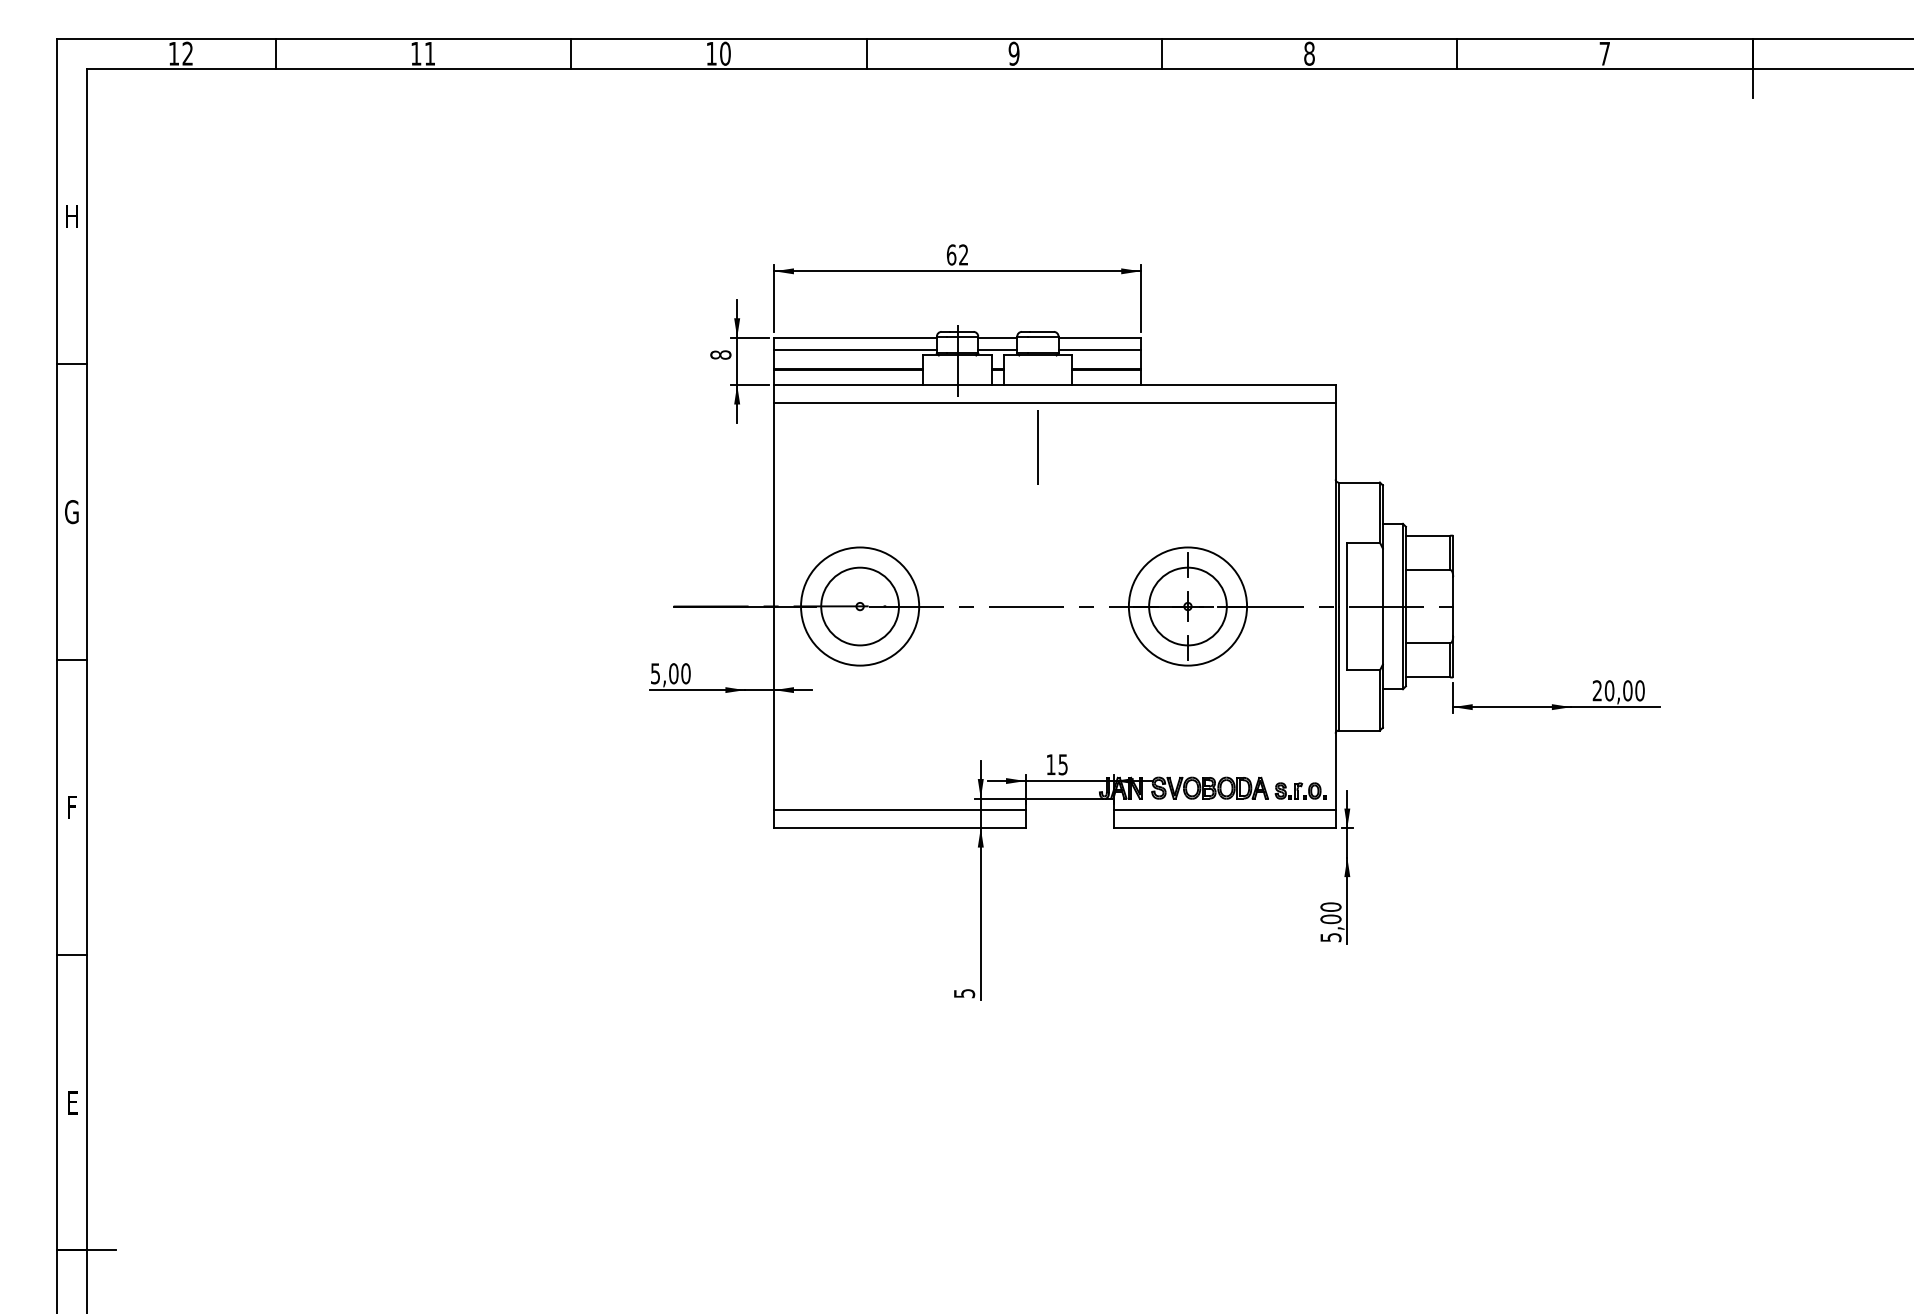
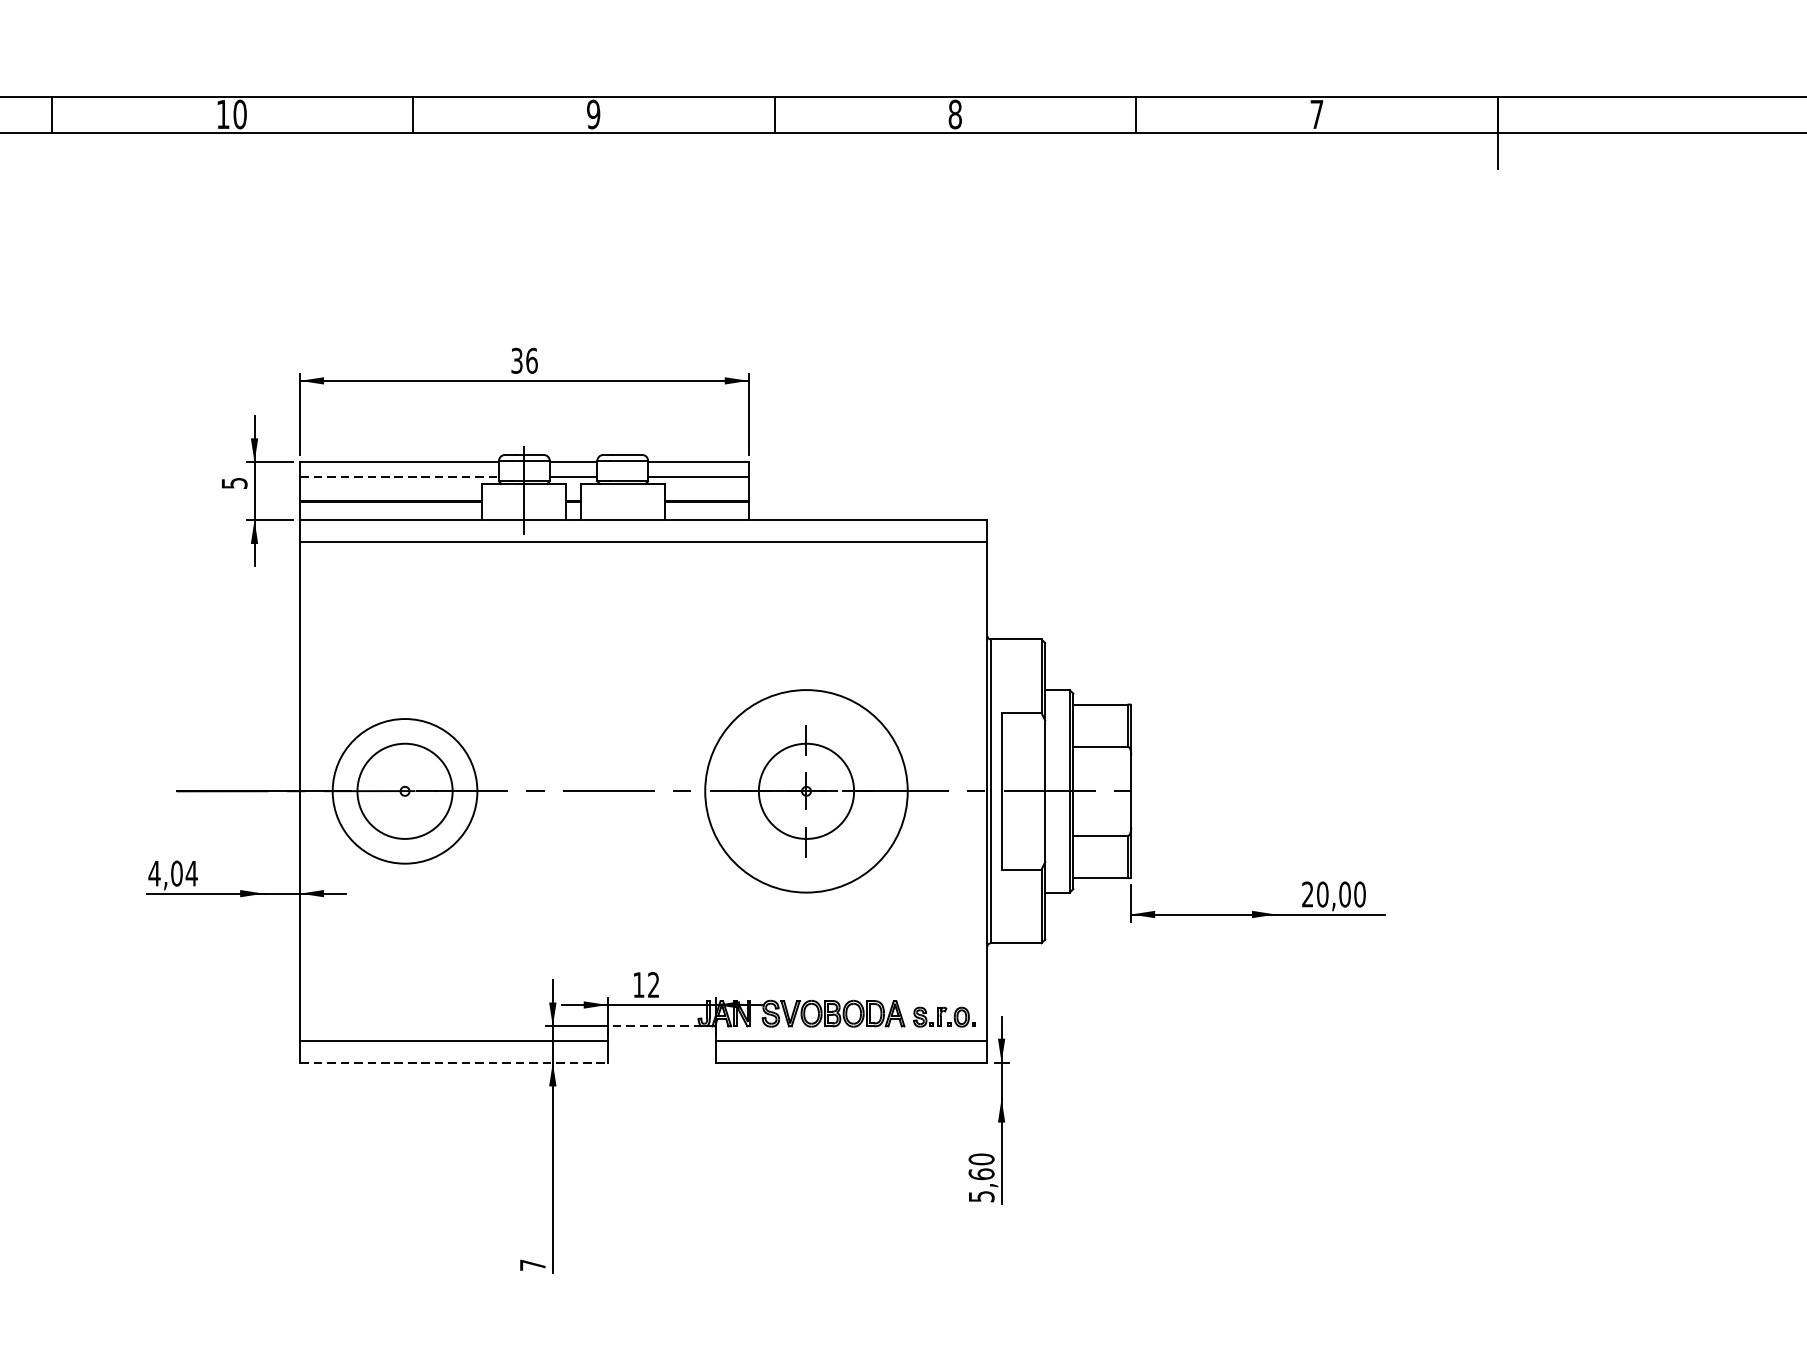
text: (957, 254) -> (524, 360), 62 -> 36
line: (856, 349) -> (400, 476), solid -> dashed
text: (720, 354) -> (234, 482), 8 -> 5
line: (1037, 447) -> (622, 596), removed
circle: (1187, 606) -> (805, 791), size x1.4
text: (670, 673) -> (172, 873), 5,00 -> 4,04
text: (1062, 764) -> (652, 984), 15 -> 12
line: (1064, 798) -> (655, 1026), solid -> dashed
line: (899, 828) -> (453, 1063), solid -> dashed
text: (1330, 918) -> (981, 1173), 5,00 -> 5,60
text: (964, 993) -> (532, 1265), 5 -> 7

